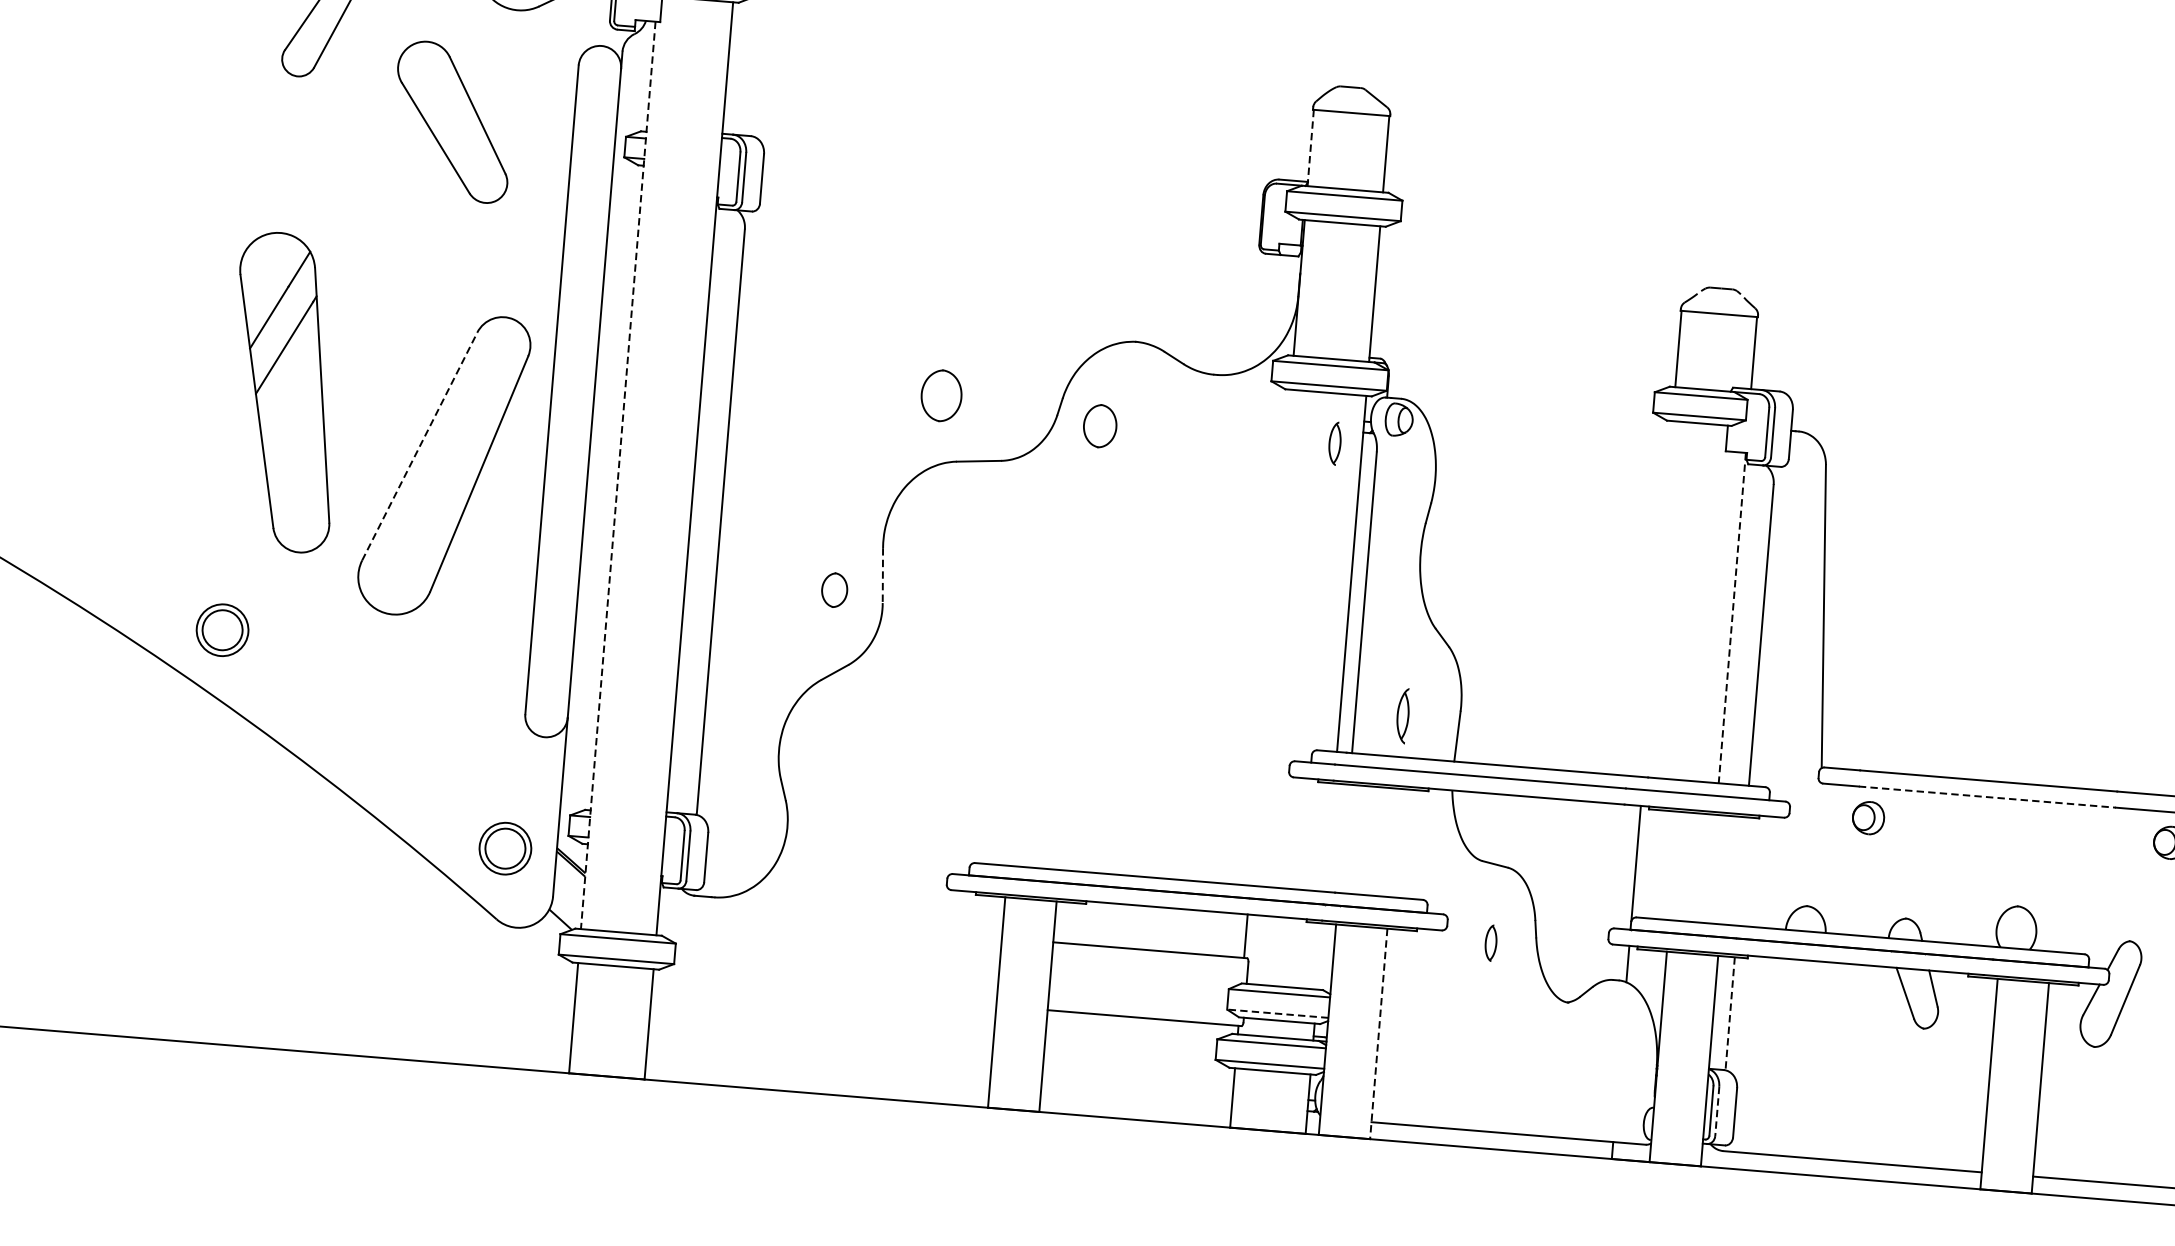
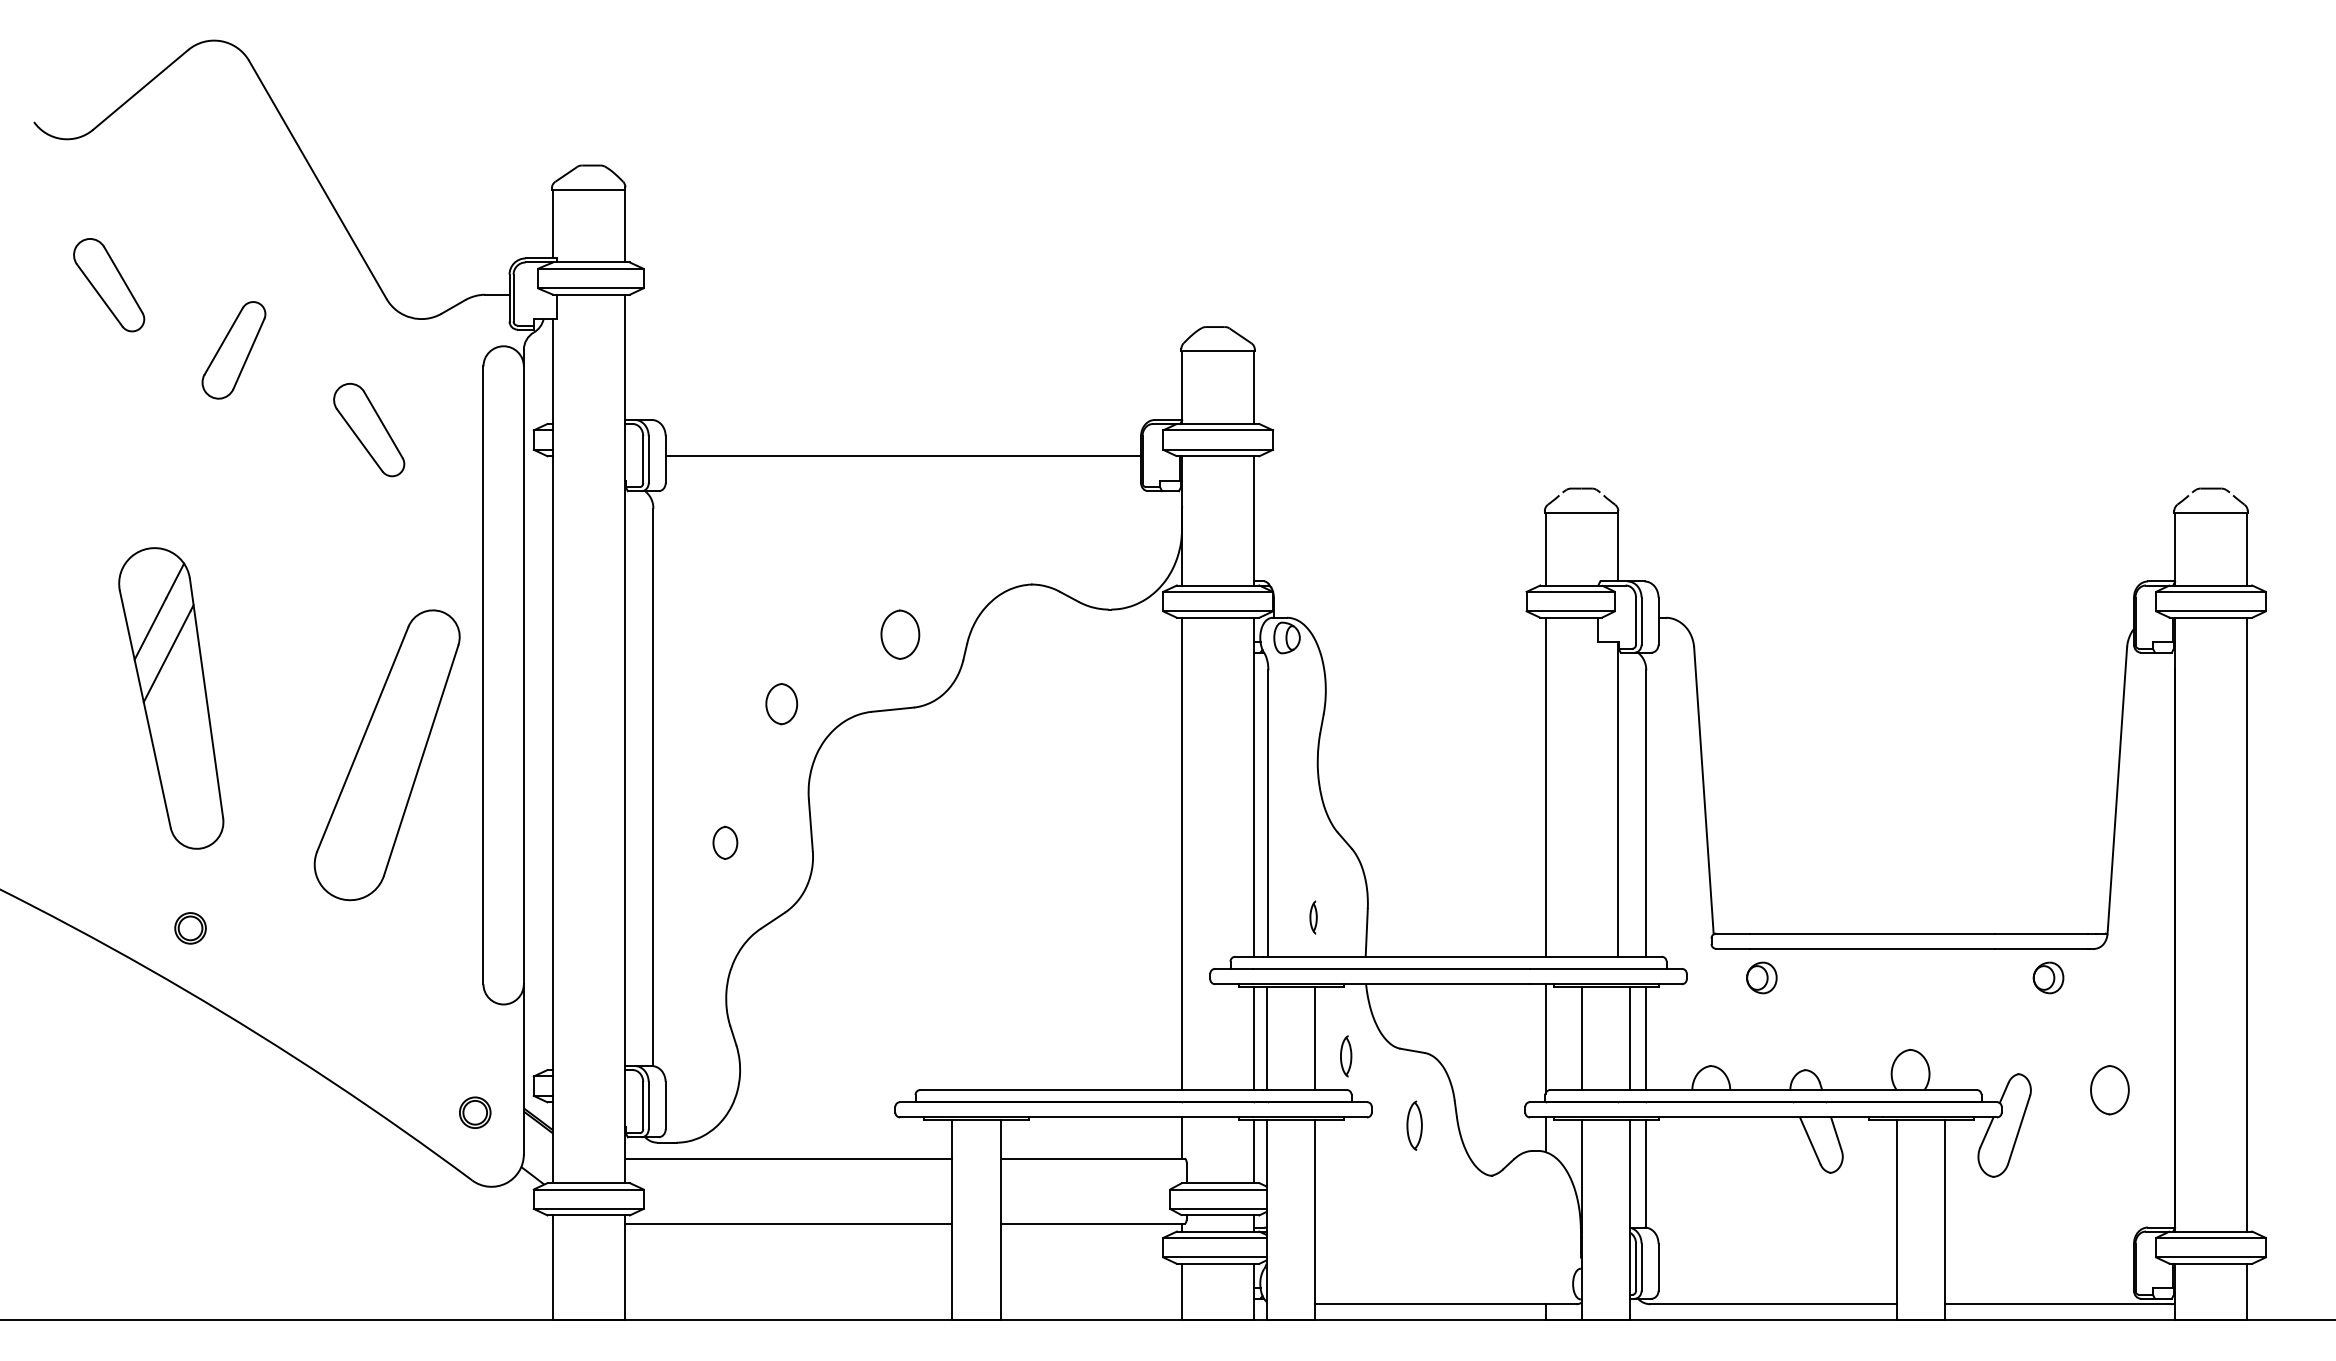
part: (453, 122) -> (369, 430), size x0.62
line: (1310, 148) -> (1182, 388), dashed -> solid
line: (1012, 196) -> (903, 456), added
part: (285, 392) -> (171, 698), moved
part: (941, 395) -> (900, 634), moved
part: (1099, 426) -> (781, 704), moved
part: (1335, 443) -> (1346, 1056), moved
line: (419, 445) -> (362, 738), dashed -> solid
line: (617, 475) -> (552, 751), dashed -> solid
line: (882, 575) -> (810, 825), dashed -> solid
part: (834, 589) -> (725, 842), moved
line: (1657, 598) -> (1545, 786), added
line: (1732, 618) -> (1617, 799), dashed -> solid
part: (222, 630) -> (190, 928), size x0.62
line: (1270, 637) -> (1182, 853), added
part: (1402, 715) -> (1313, 917), size x0.62
line: (1988, 796) -> (1873, 948), dashed -> solid
line: (1330, 837) -> (1254, 1038), added
line: (1343, 838) -> (1266, 1038), added
line: (1394, 843) -> (1315, 1038), added
part: (505, 848) -> (475, 1112), size x0.62
line: (1673, 866) -> (1581, 1038), added
line: (1725, 870) -> (1630, 1038), added
line: (1742, 871) -> (1646, 1038), added
line: (829, 923) -> (787, 1158), added
part: (1490, 942) -> (1414, 1125), size x1.43
line: (1320, 956) -> (1254, 1151), added
line: (823, 991) -> (787, 1223), added
line: (1276, 1013) -> (1217, 1208), dashed -> solid
line: (1730, 1013) -> (1646, 1173), dashed -> solid
line: (1378, 1034) -> (1315, 1220), dashed -> solid
line: (1717, 1111) -> (1641, 1267), dashed -> solid

